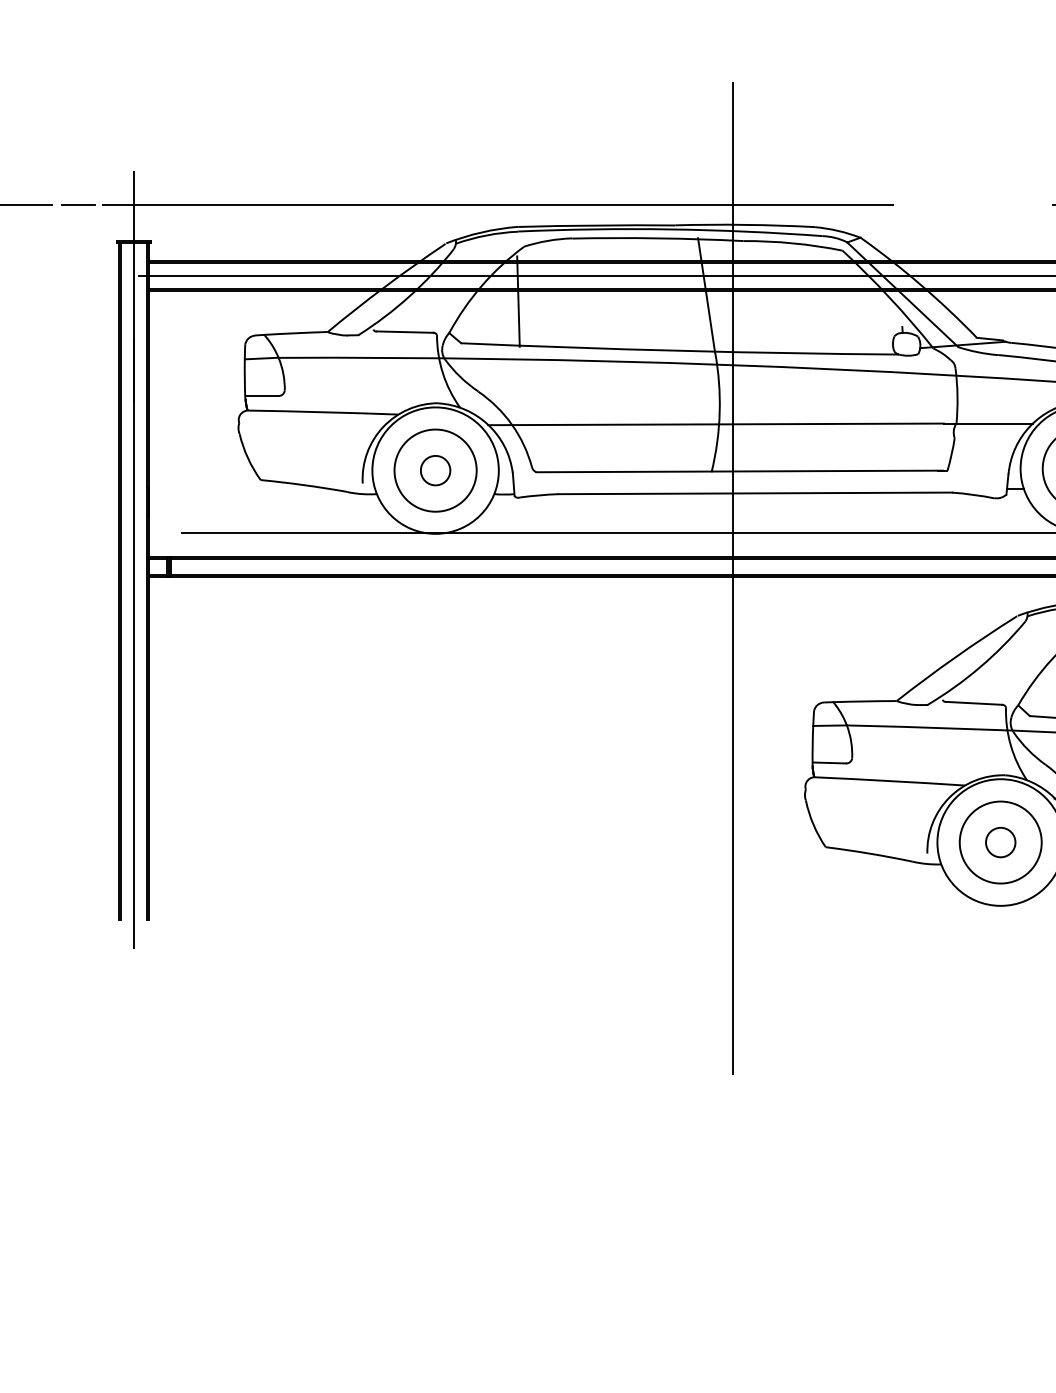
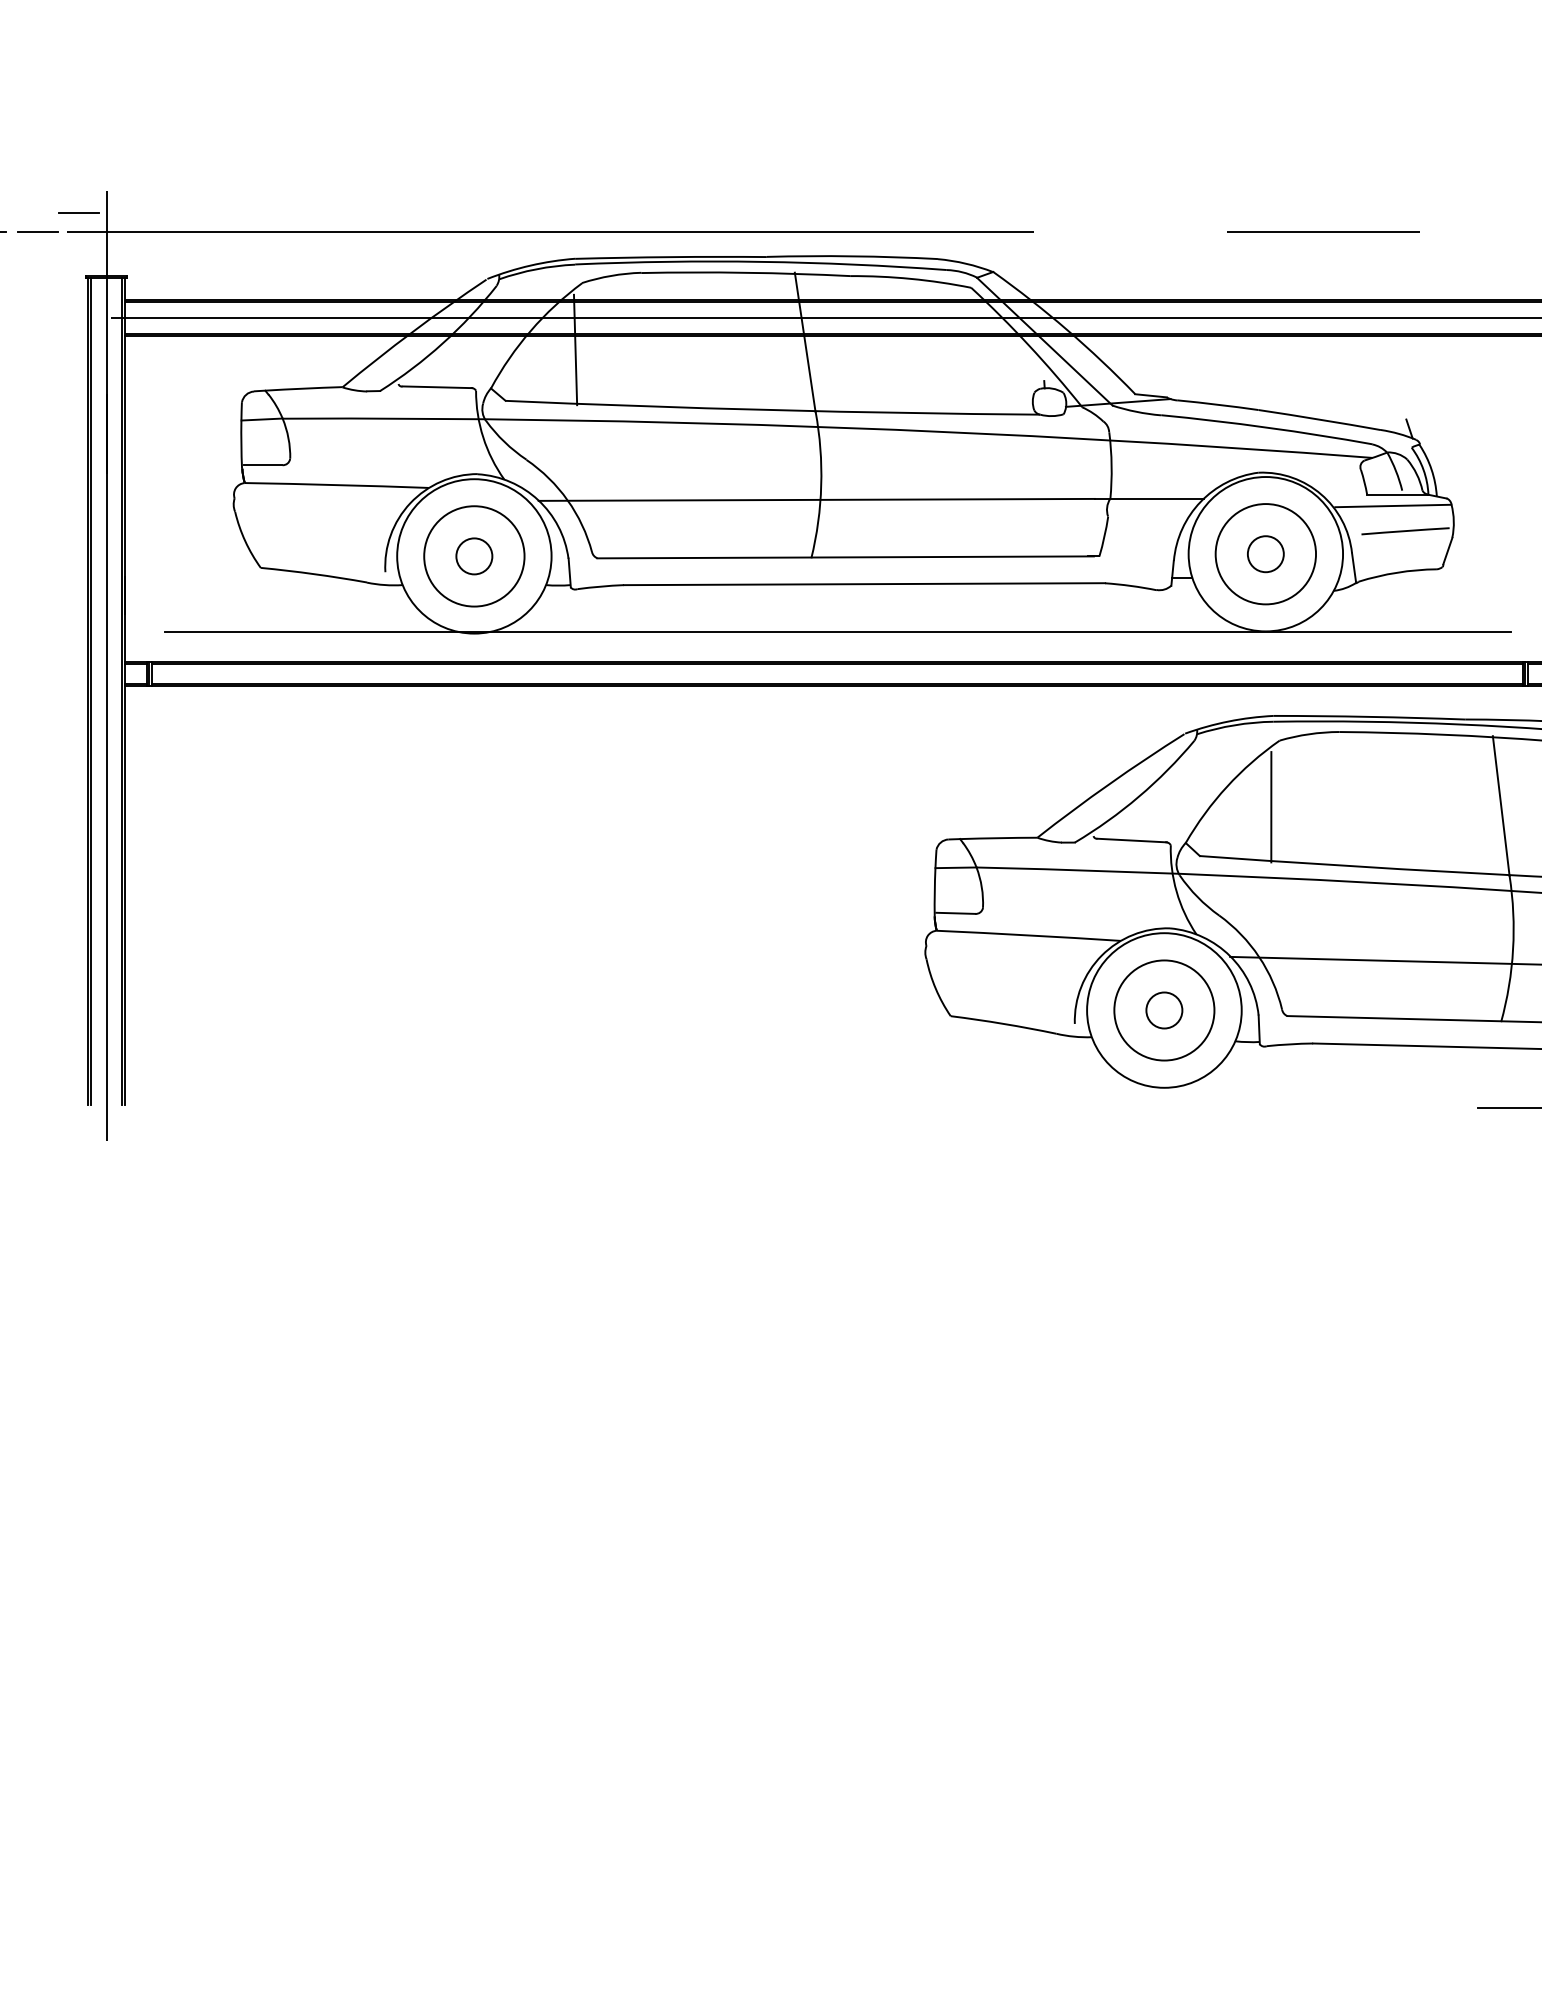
line: (111, 188) -> (78, 212), added
line: (733, 578) -> (837, 687), removed

